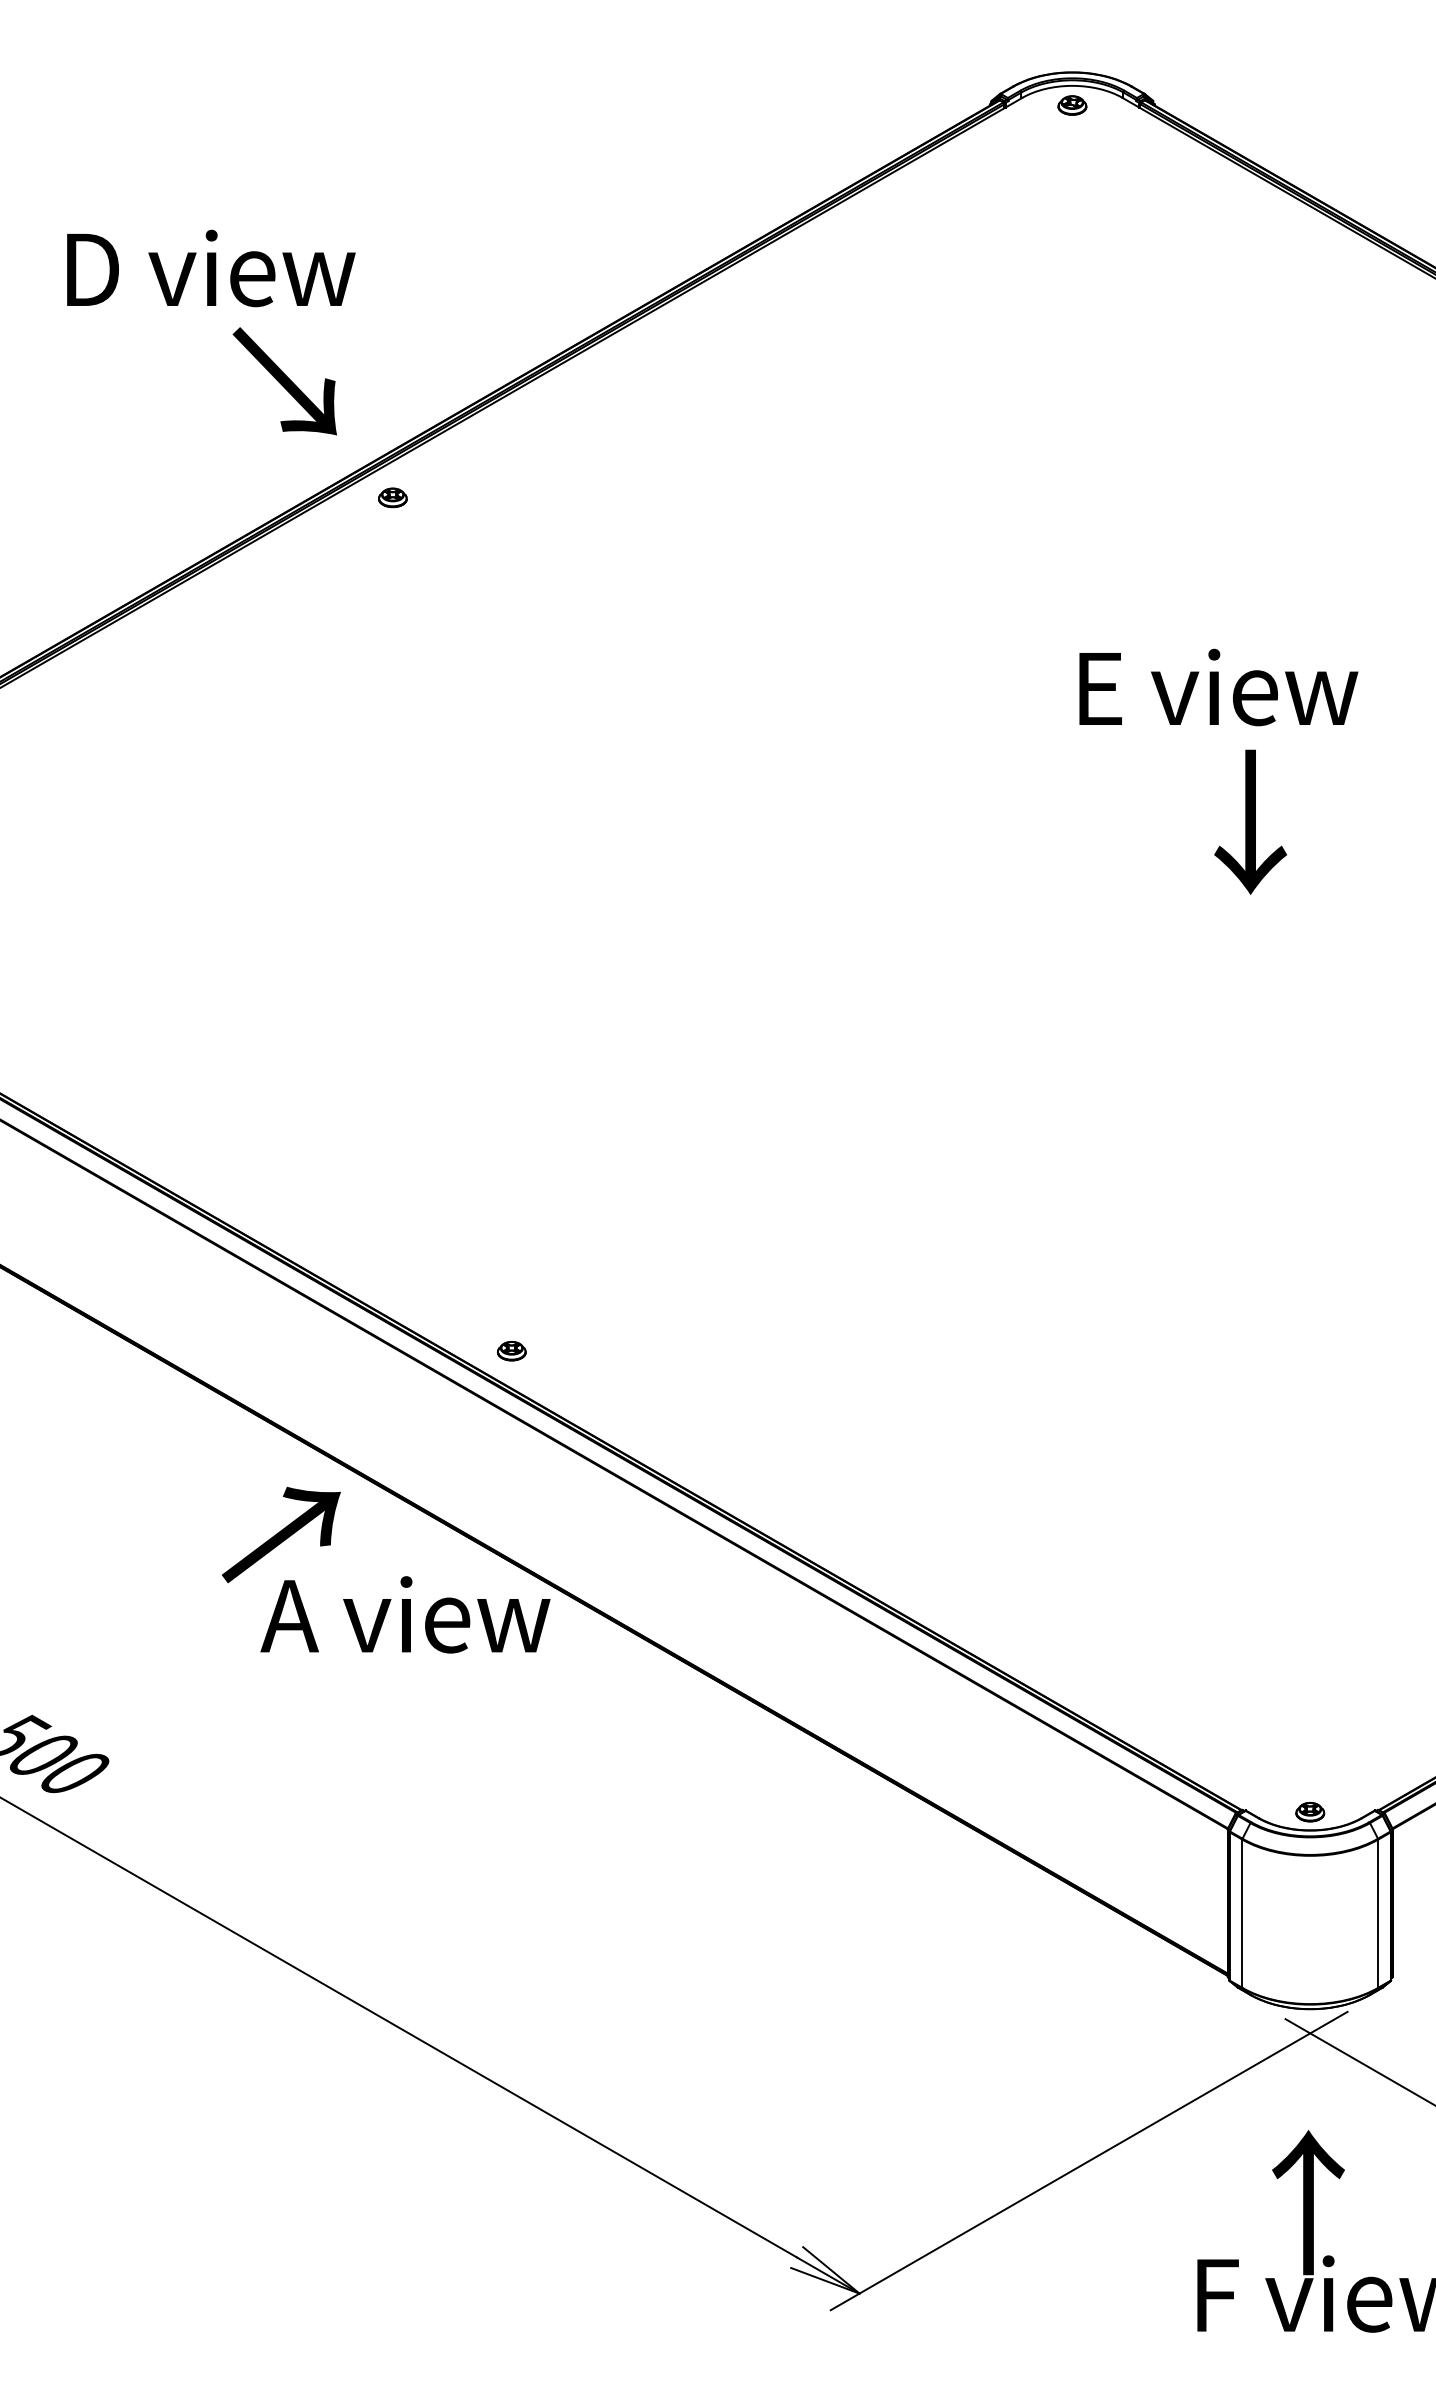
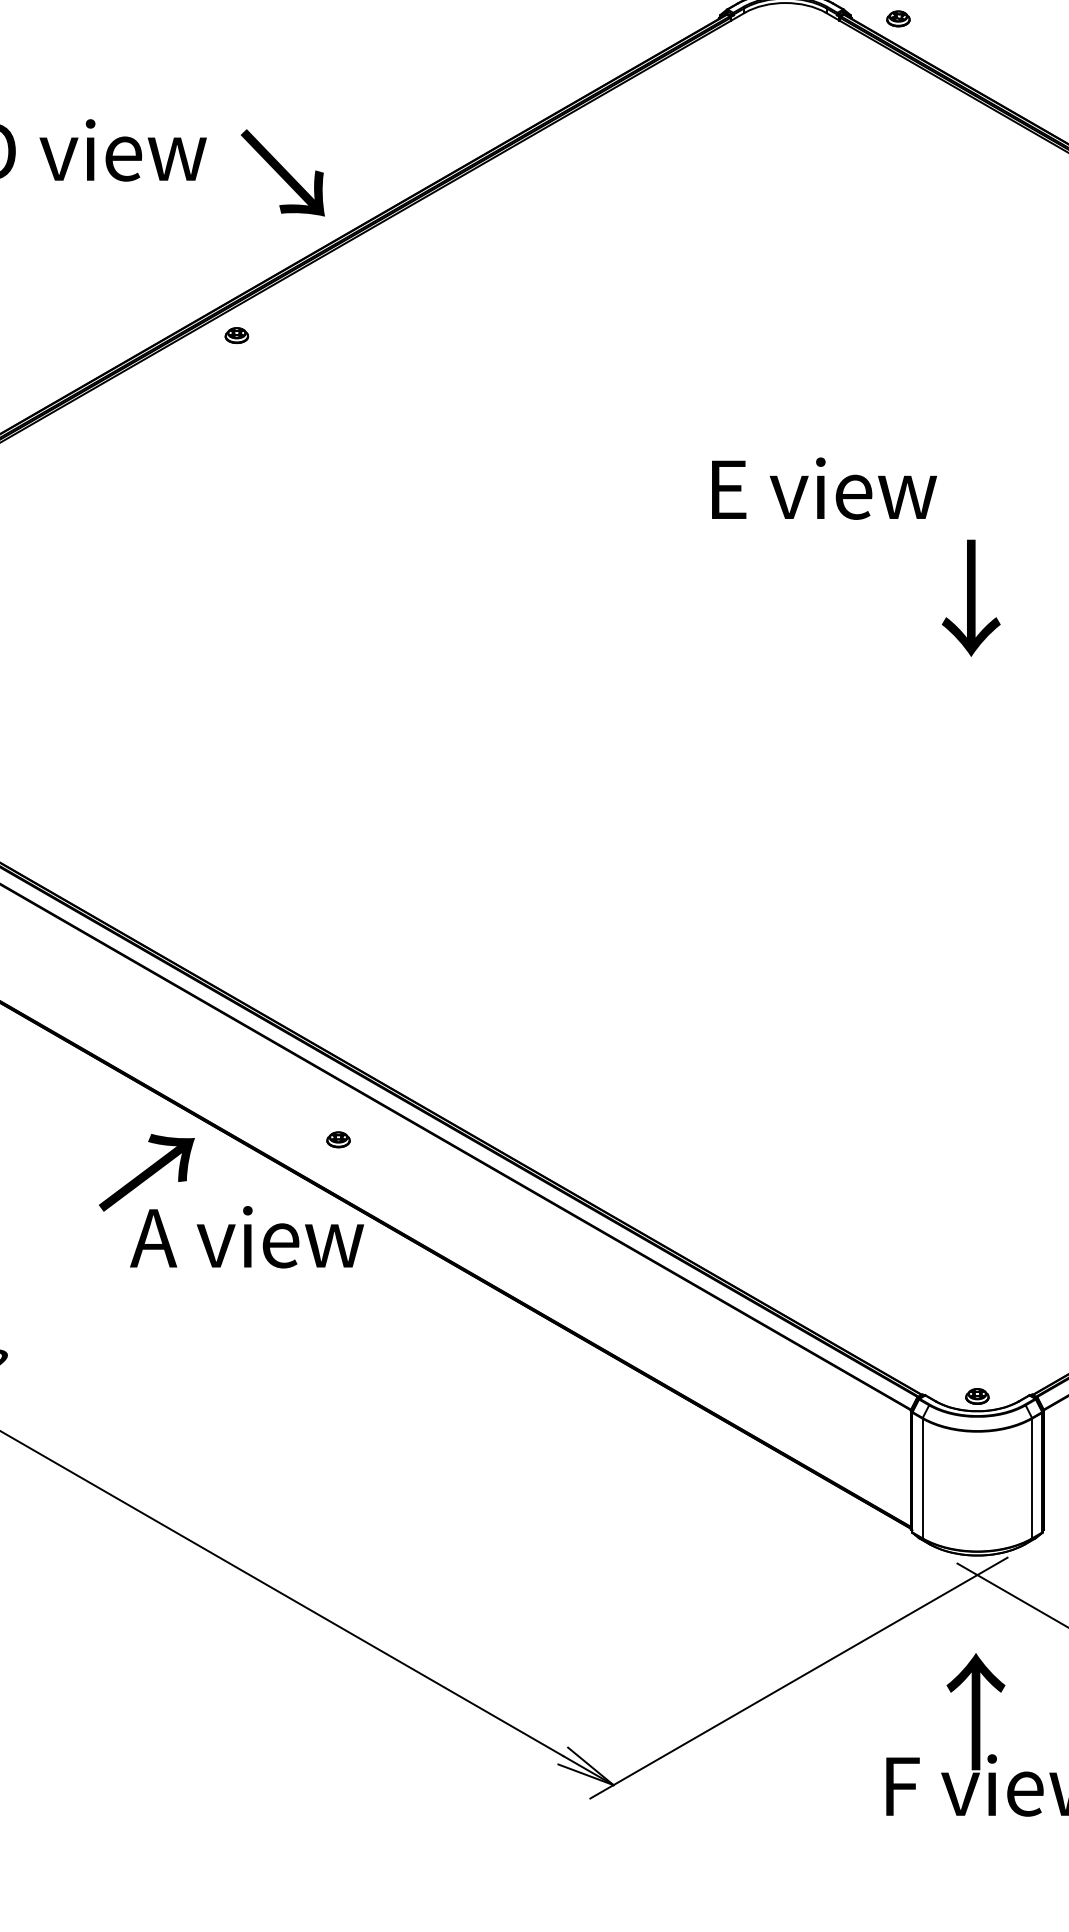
part: (1072, 105) -> (898, 18), moved
text: (284, 381) -> (282, 173), moved
text: (1218, 687) -> (824, 488), moved
text: (1250, 821) -> (971, 597), moved
part: (511, 1351) -> (338, 1140), moved

